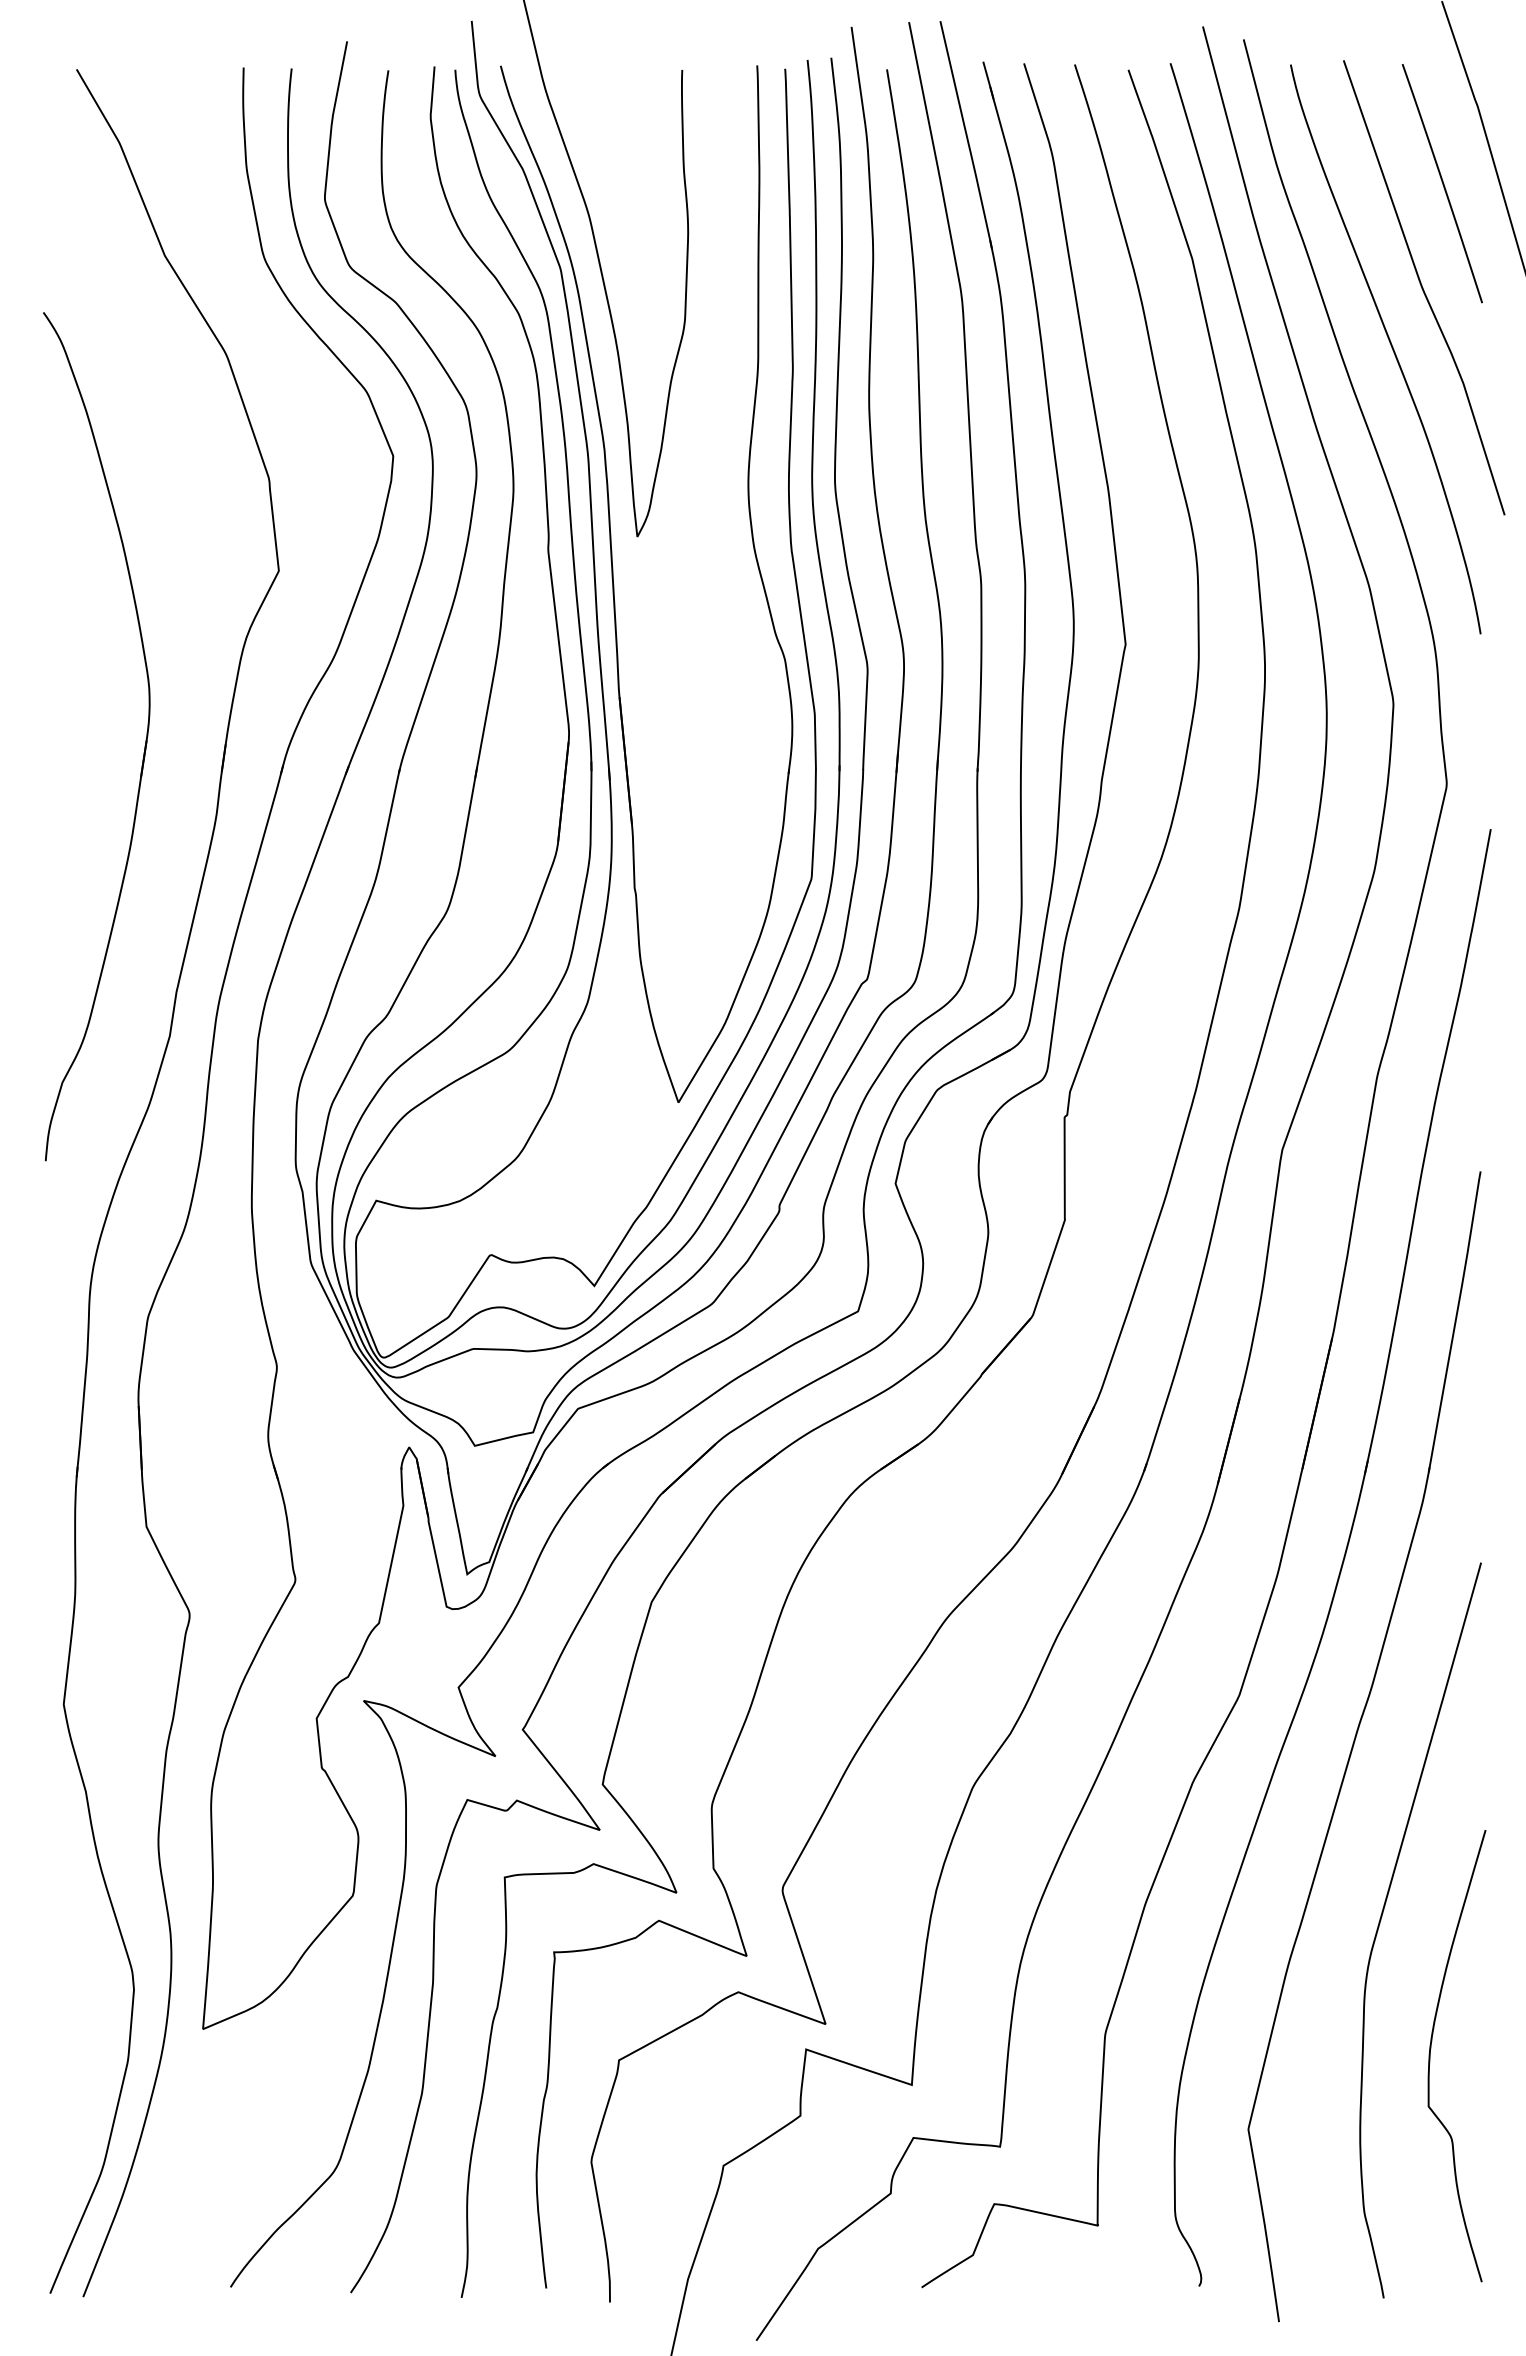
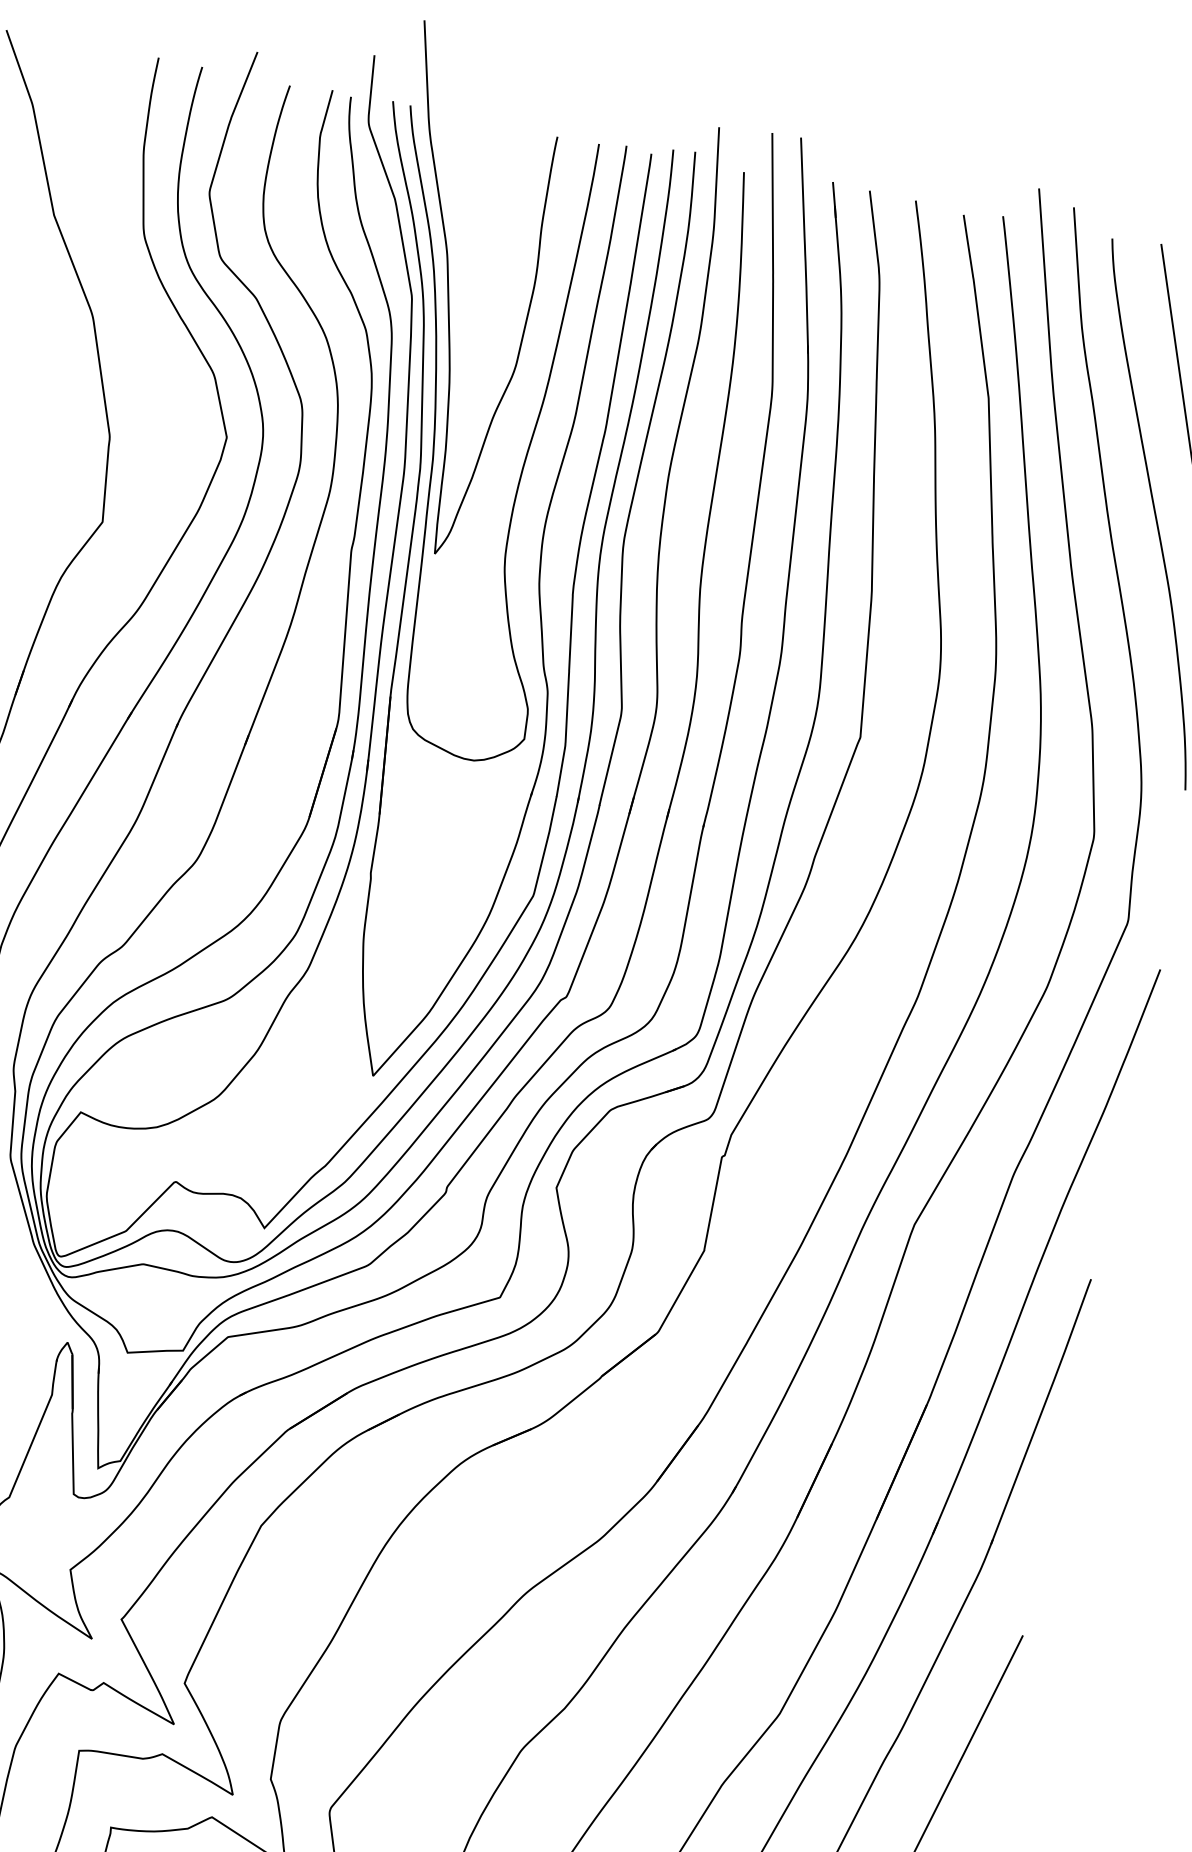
curve: (614, 414) -> (435, 438), added

